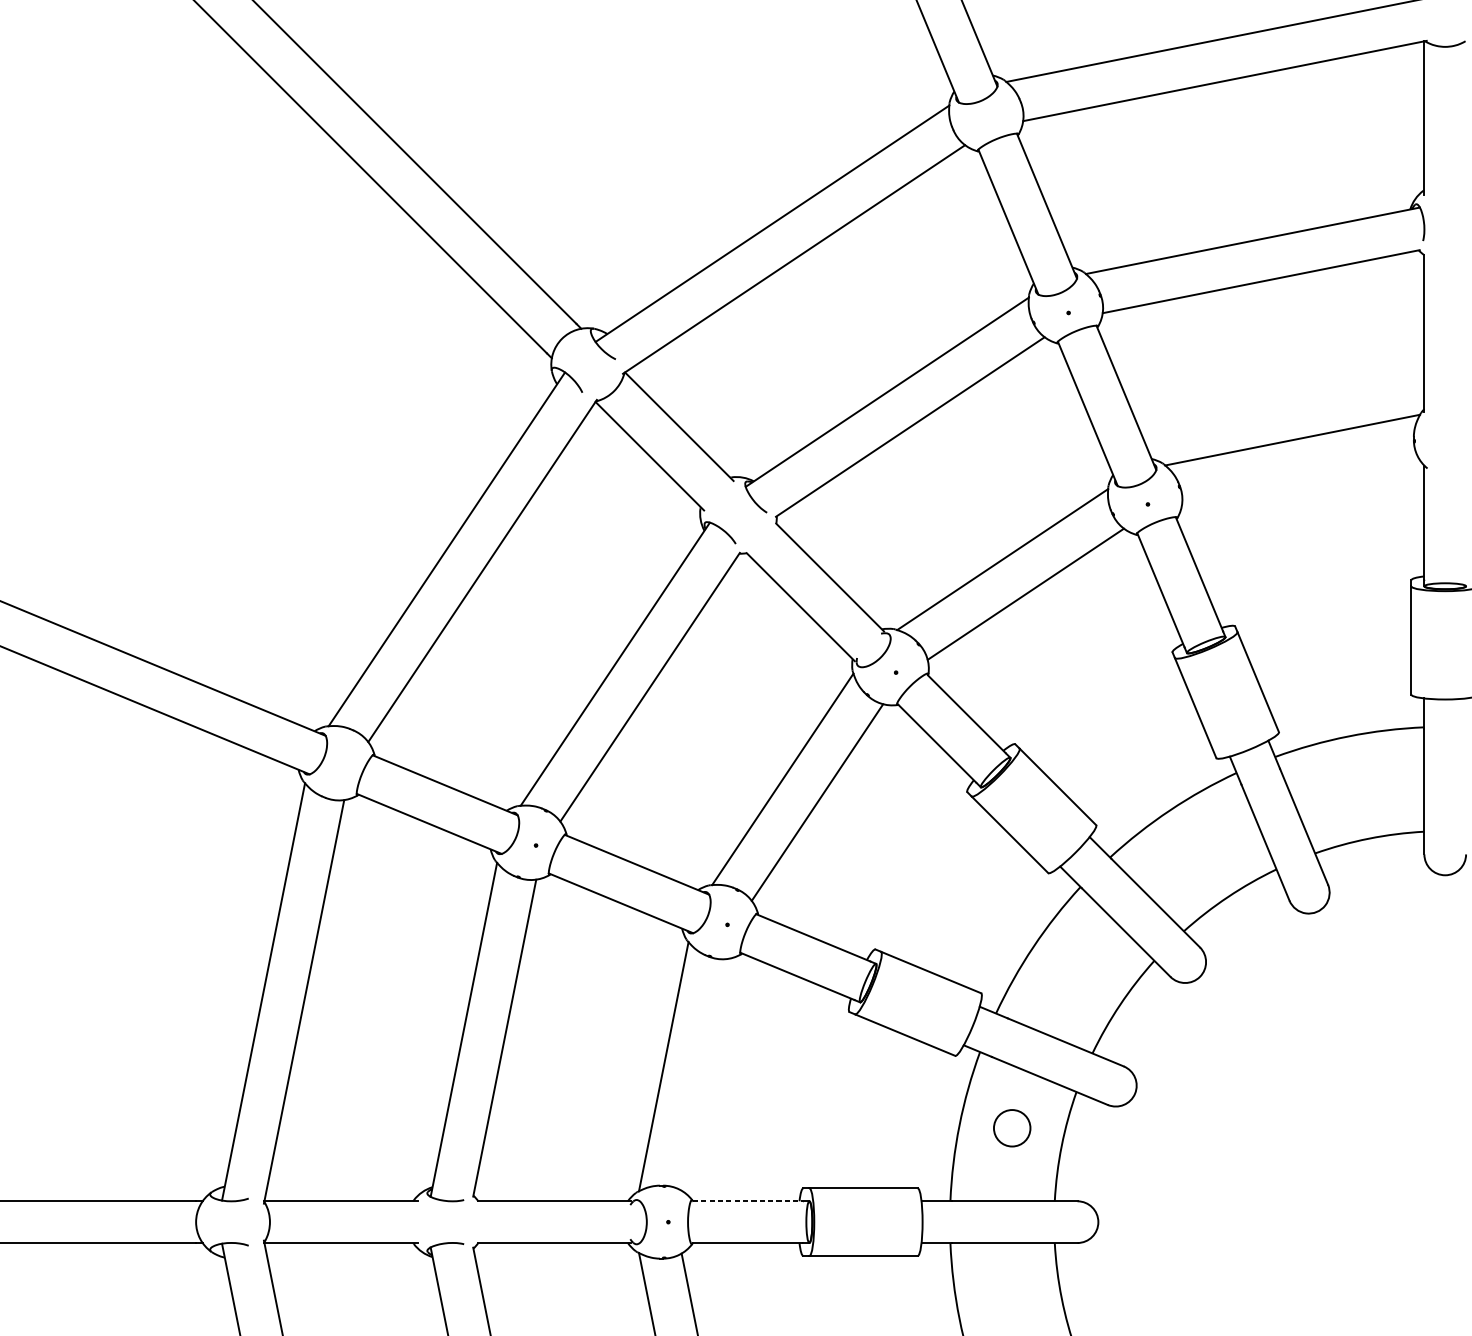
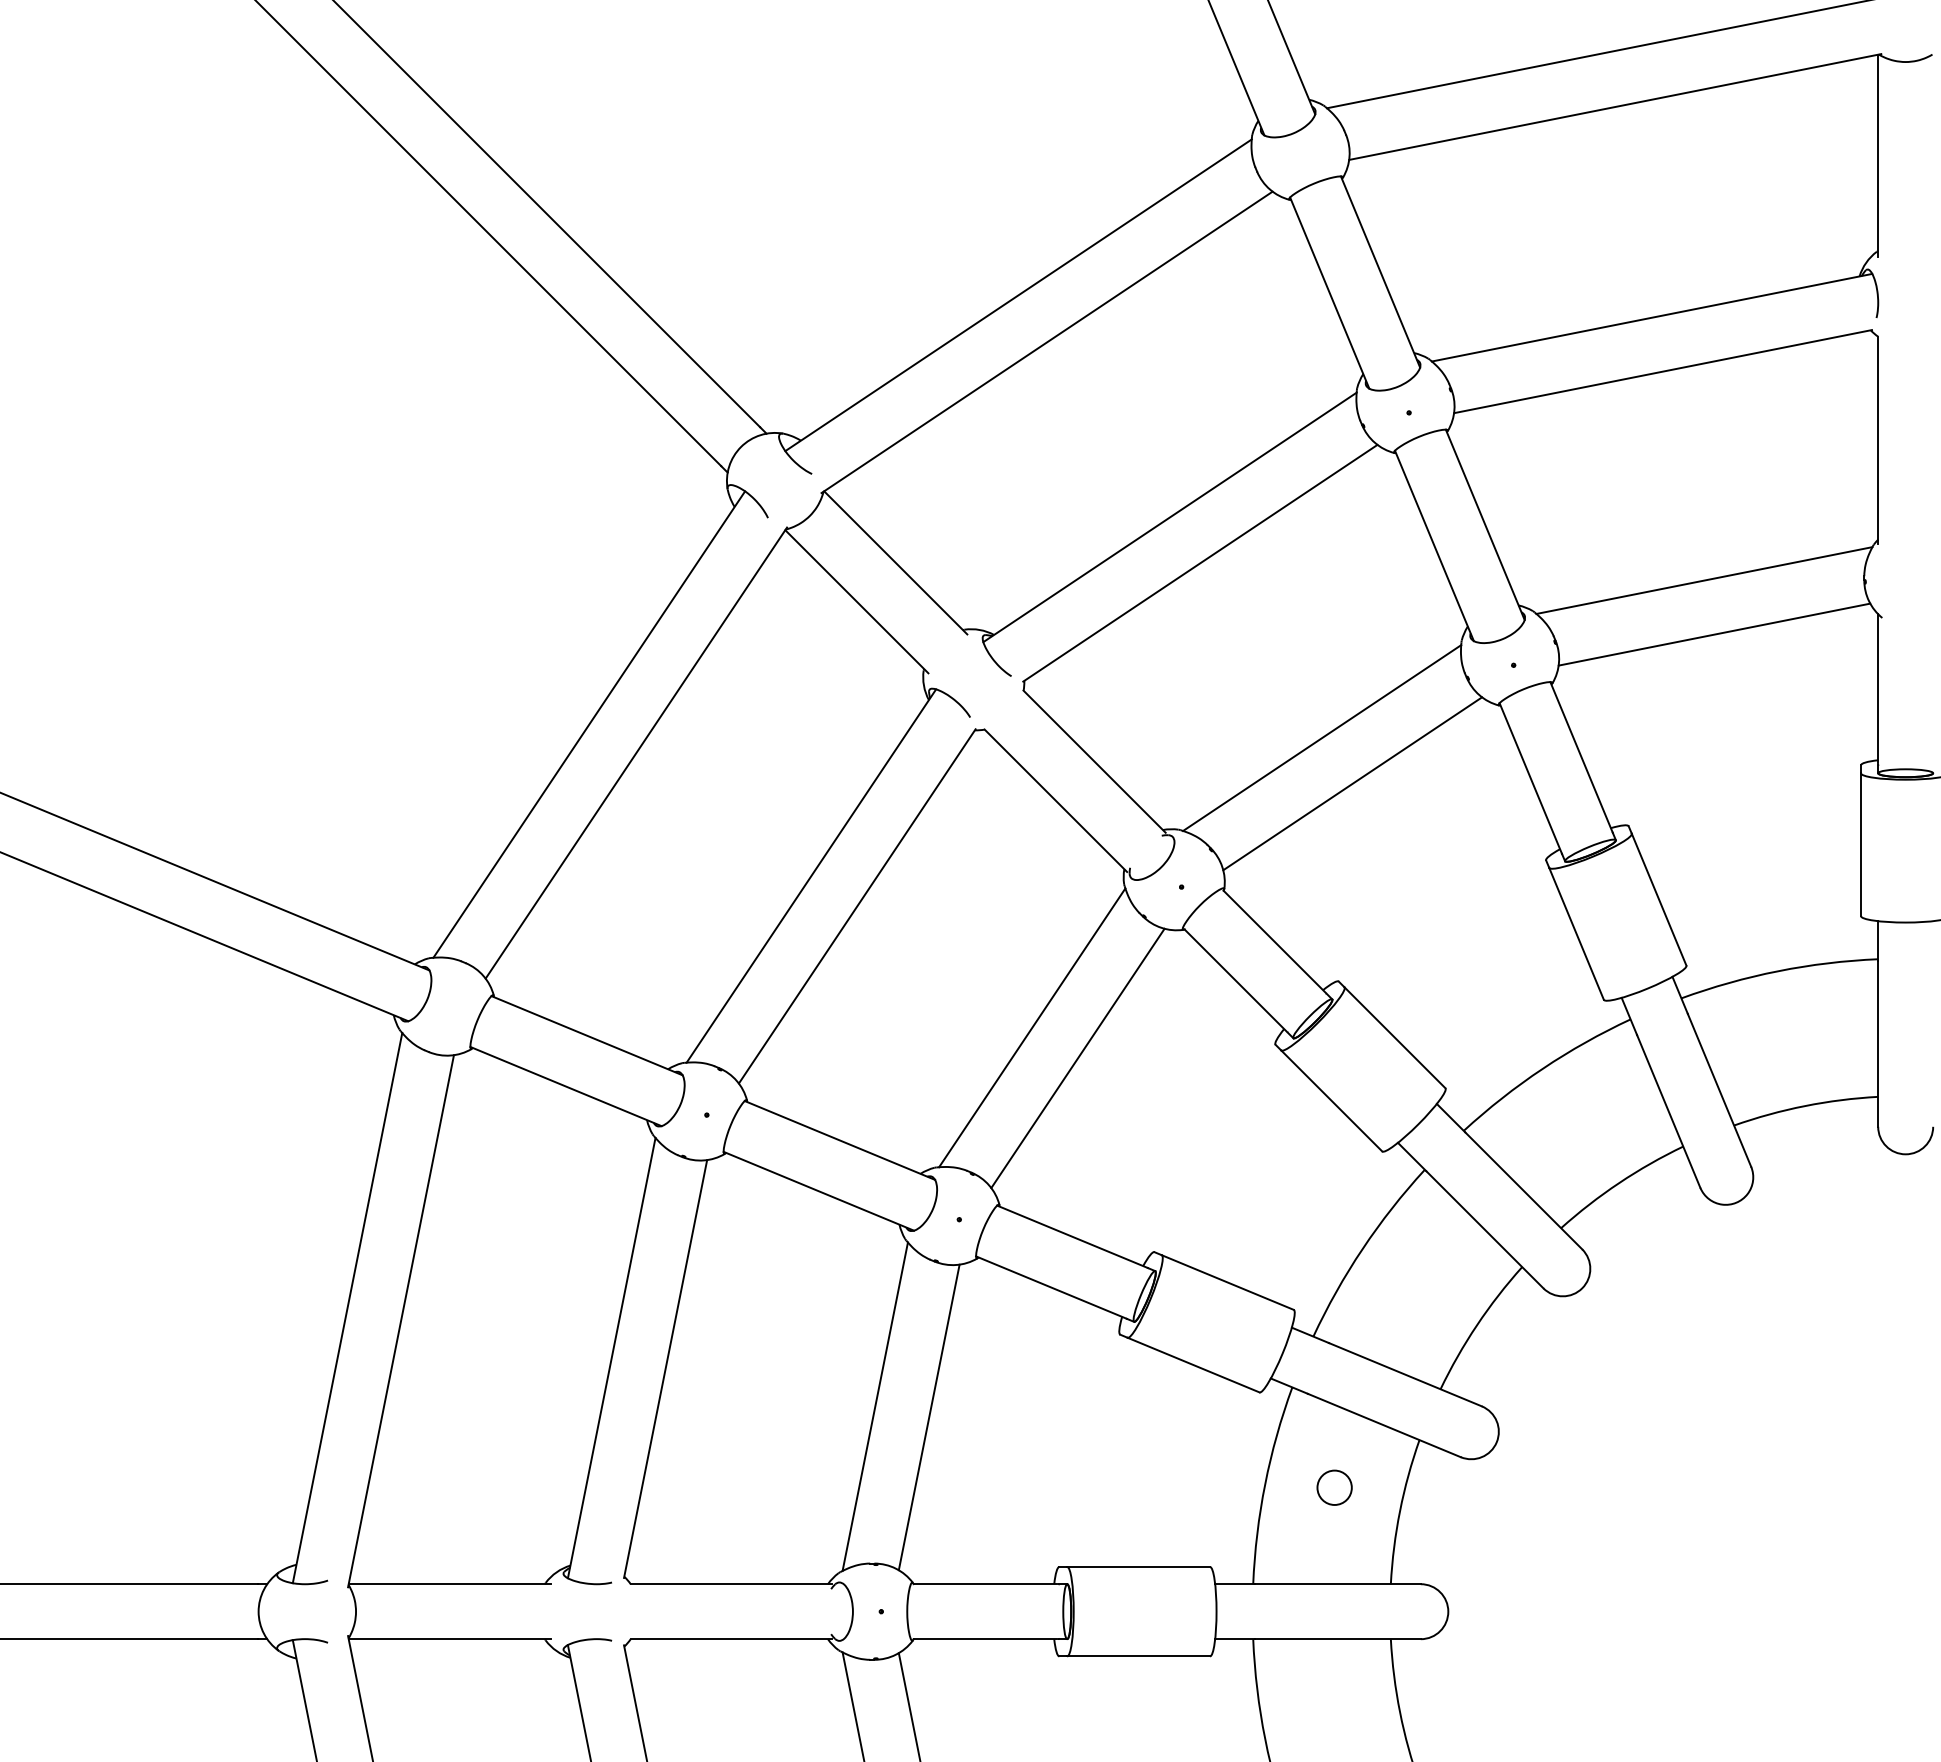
line: (1300, 481) -> (1714, 634), added
line: (704, 1074) -> (928, 1417), added
circle: (1012, 1127) -> (1334, 1487), size x0.71
line: (747, 1201) -> (985, 1584), dashed -> solid

